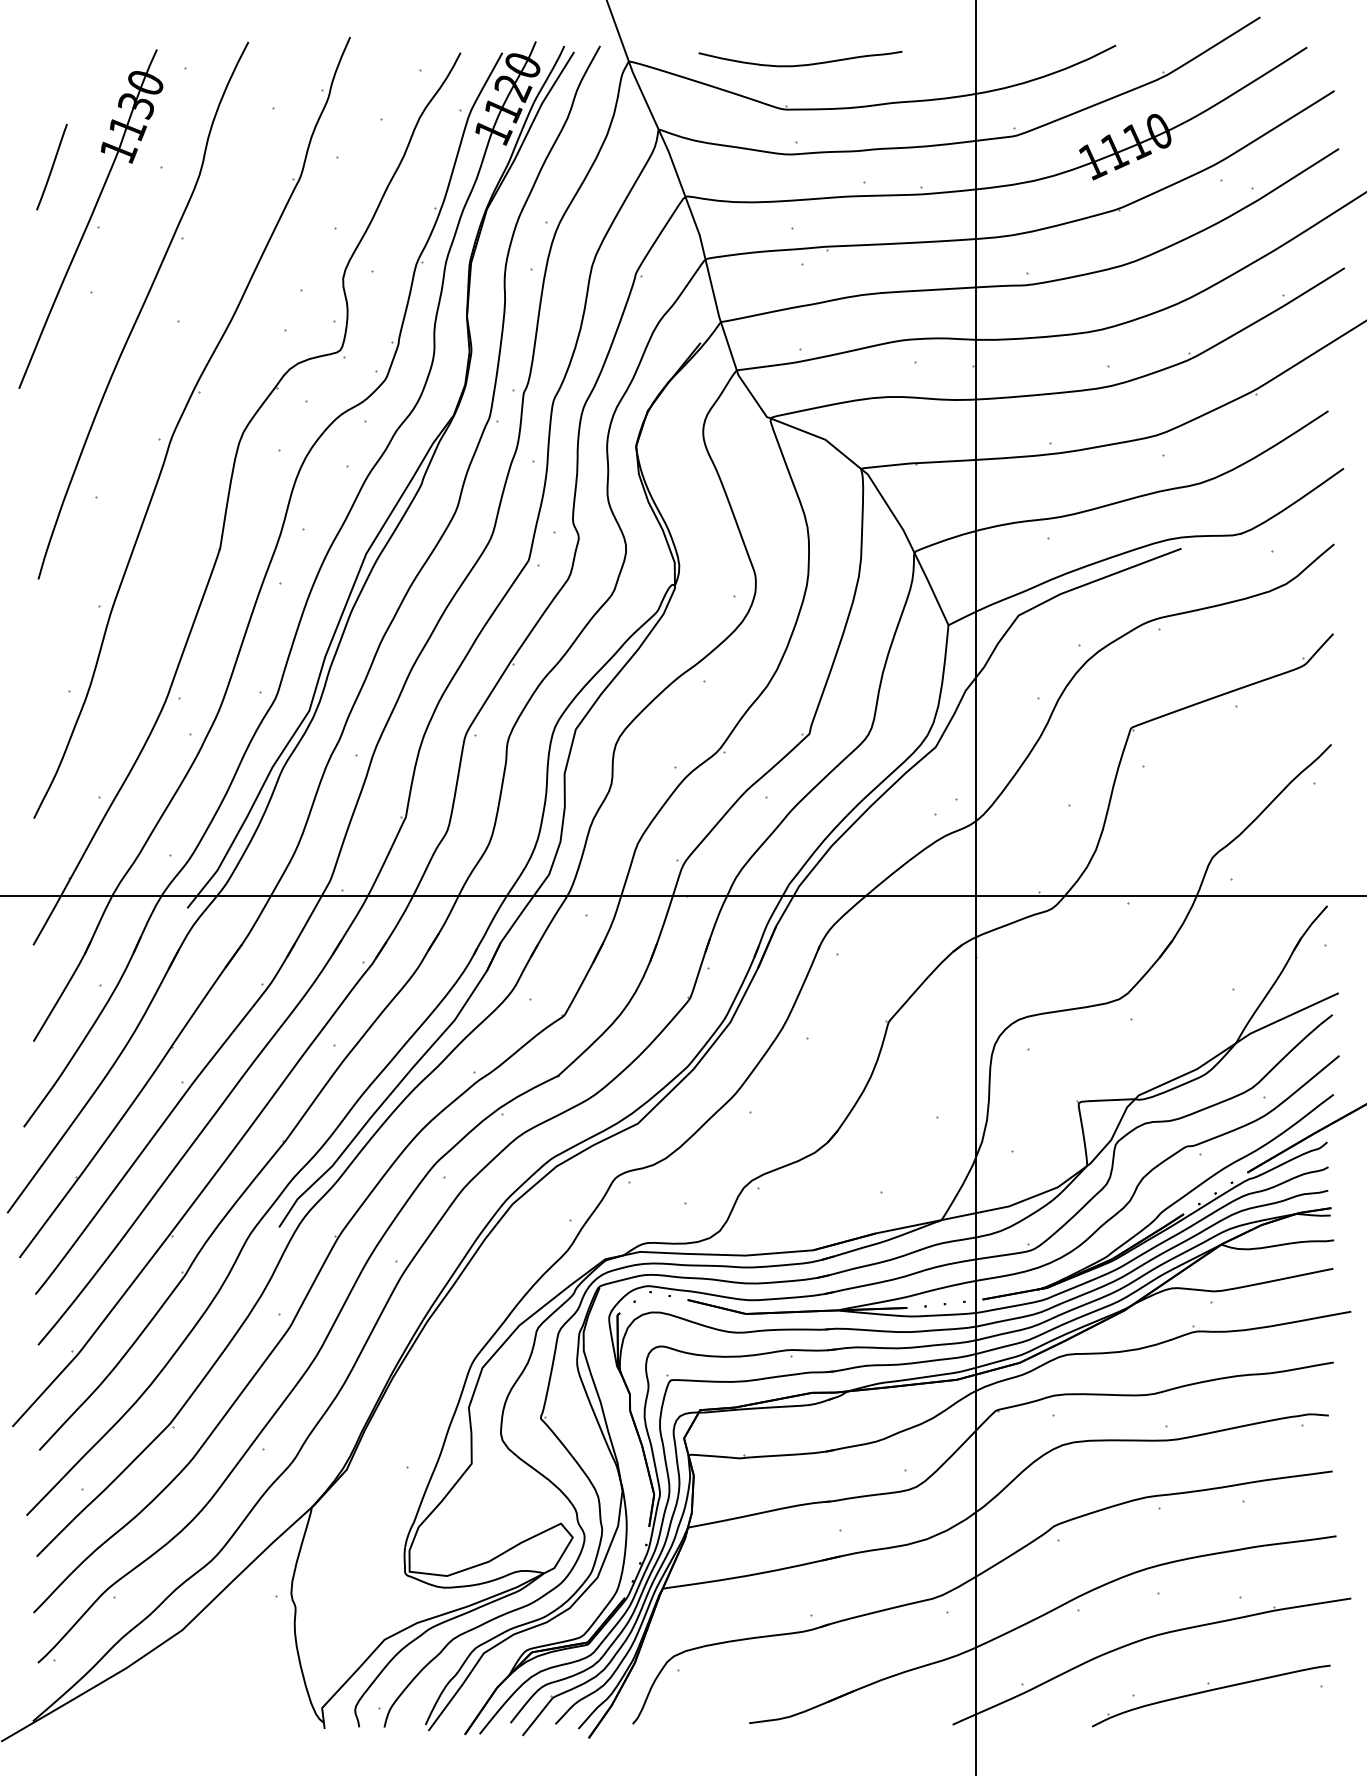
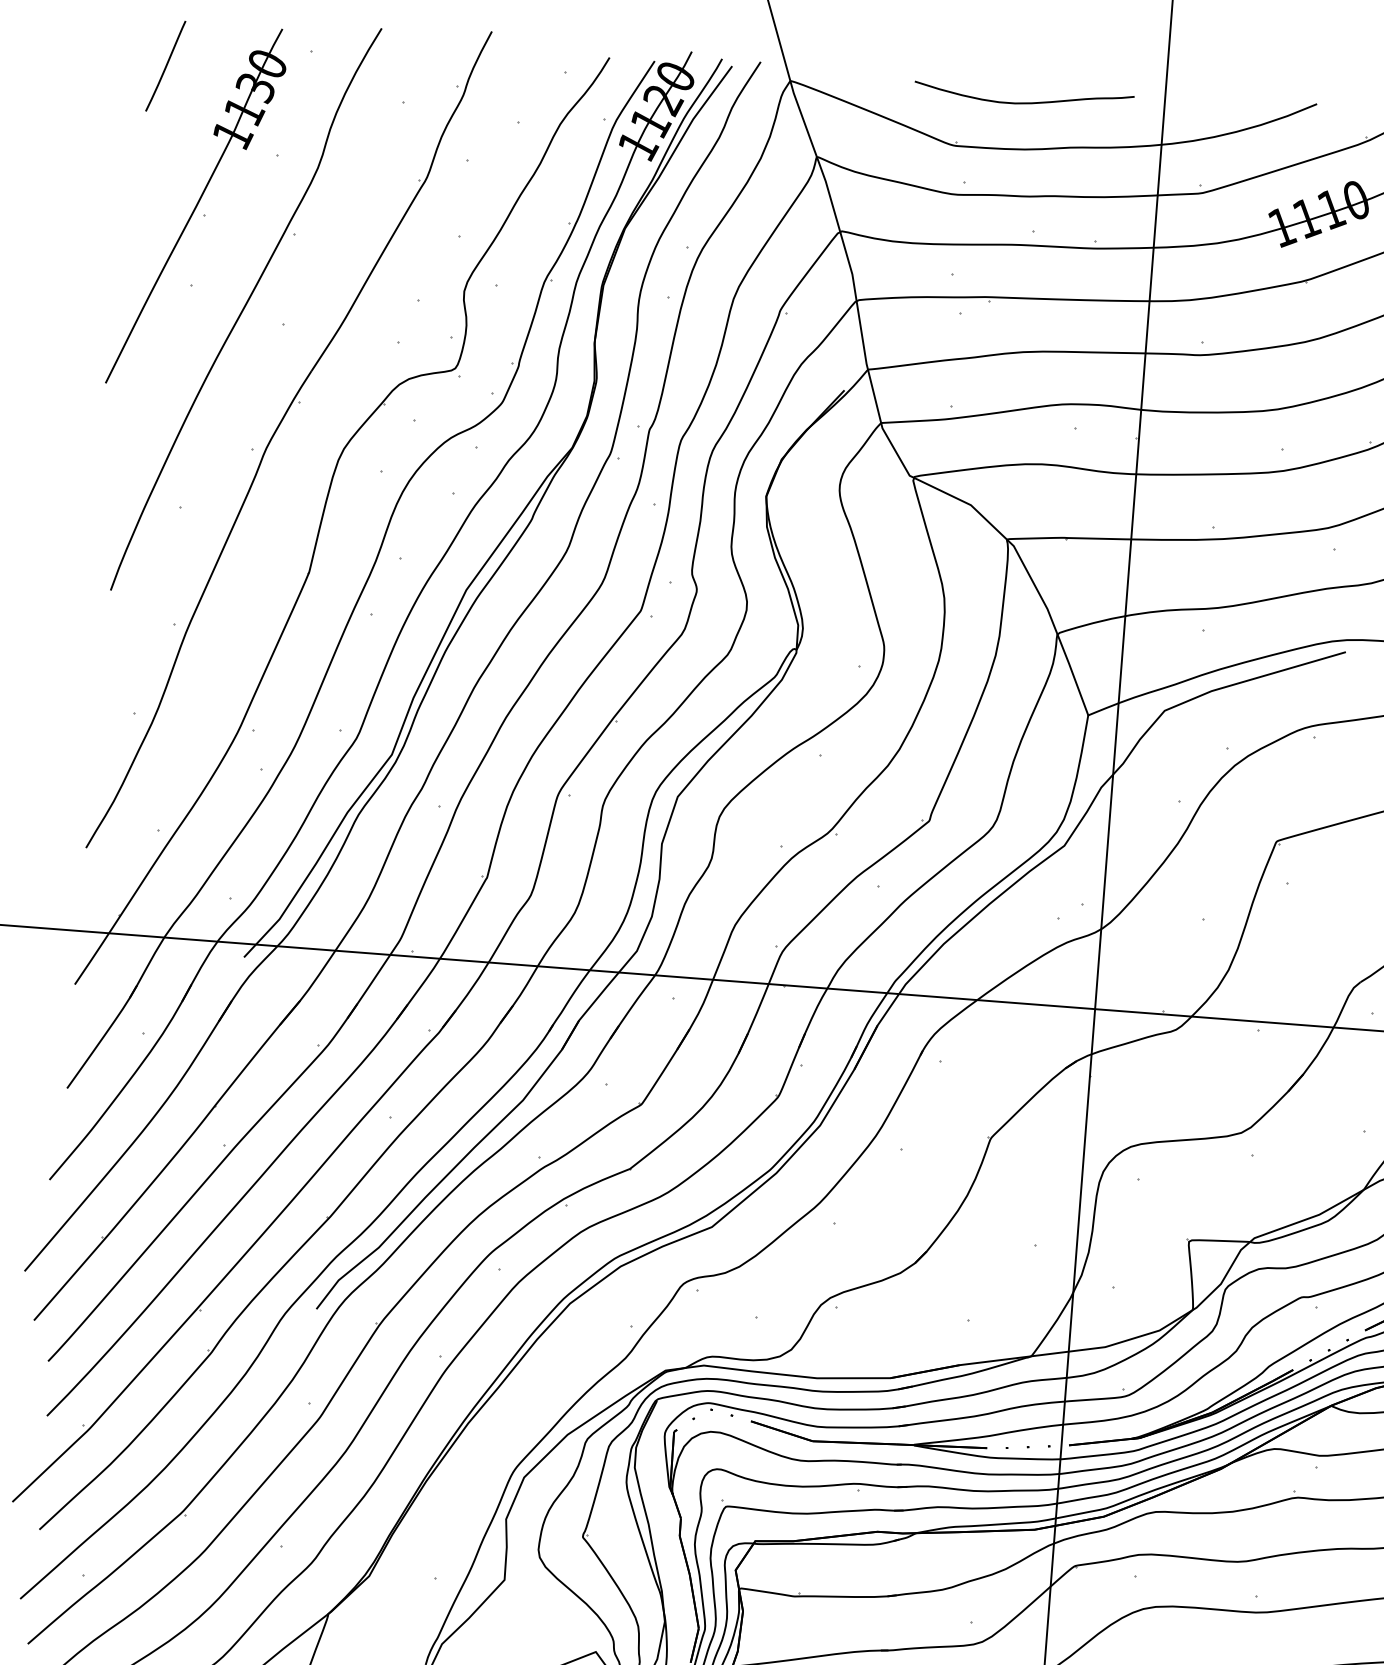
curve: (800, 64) -> (1023, 102), moved
line: (51, 167) -> (165, 66), moved

